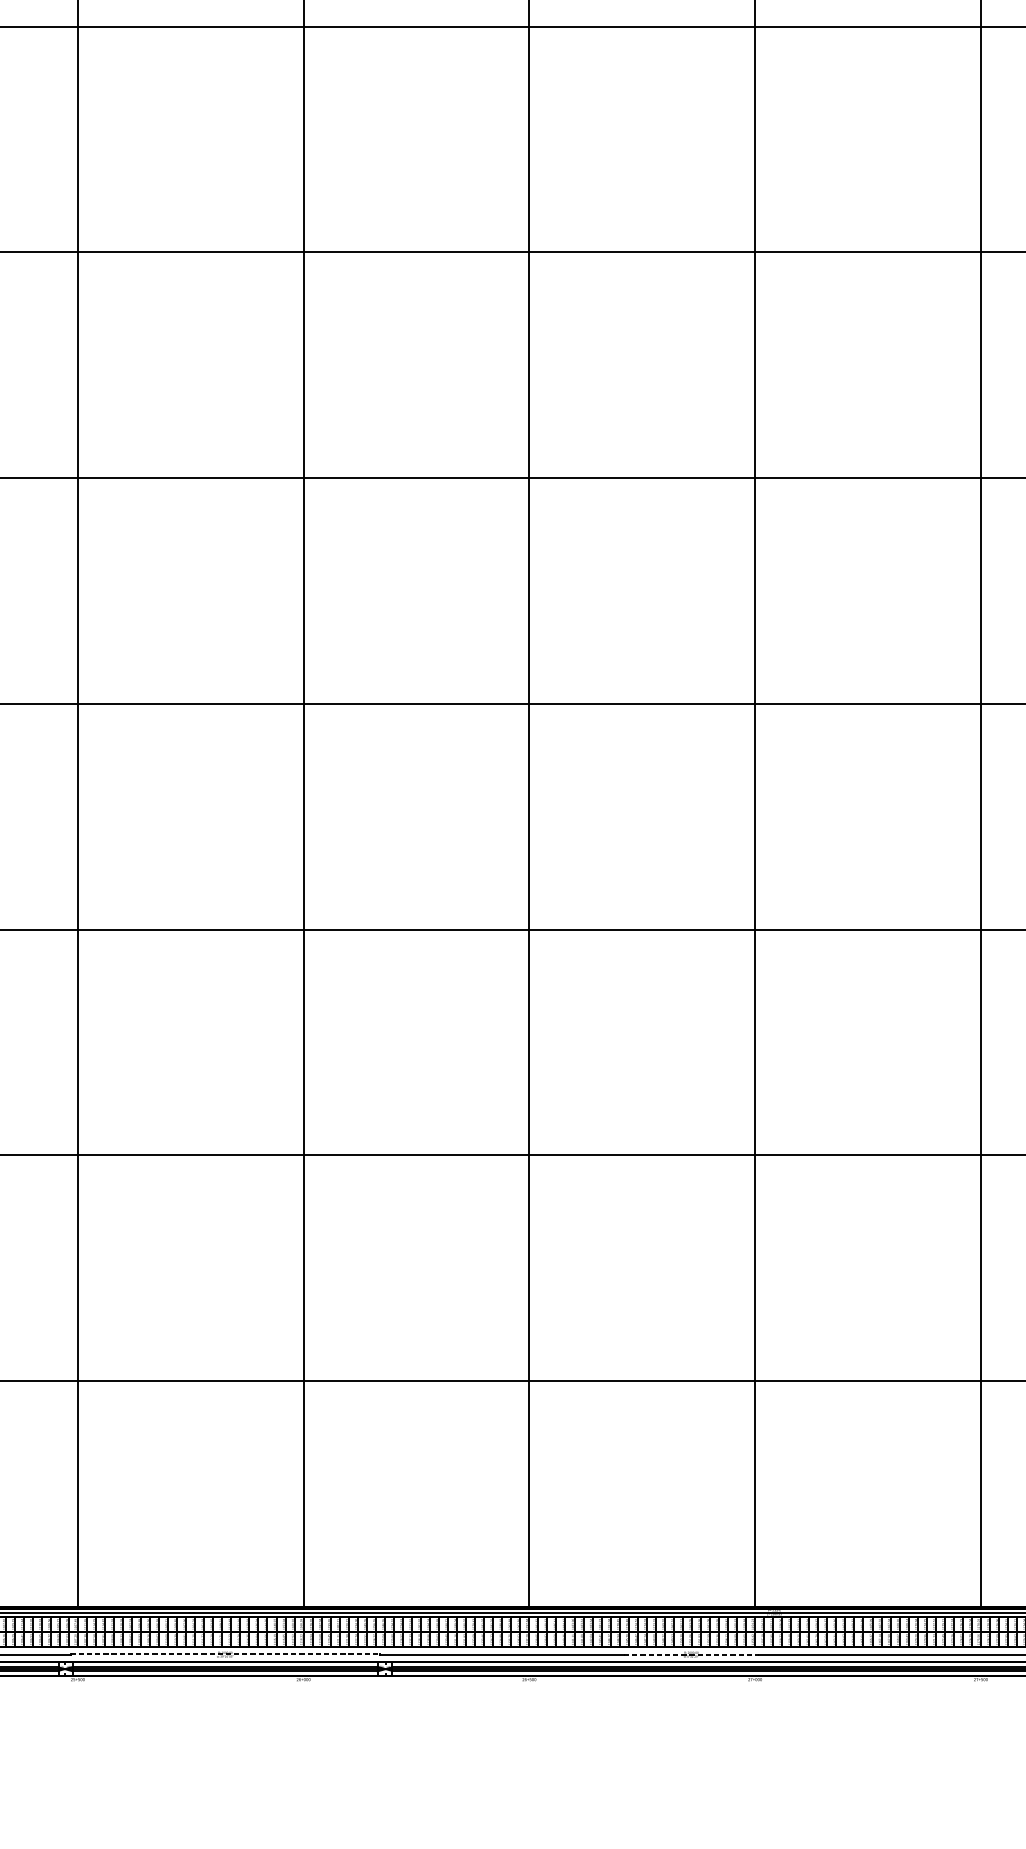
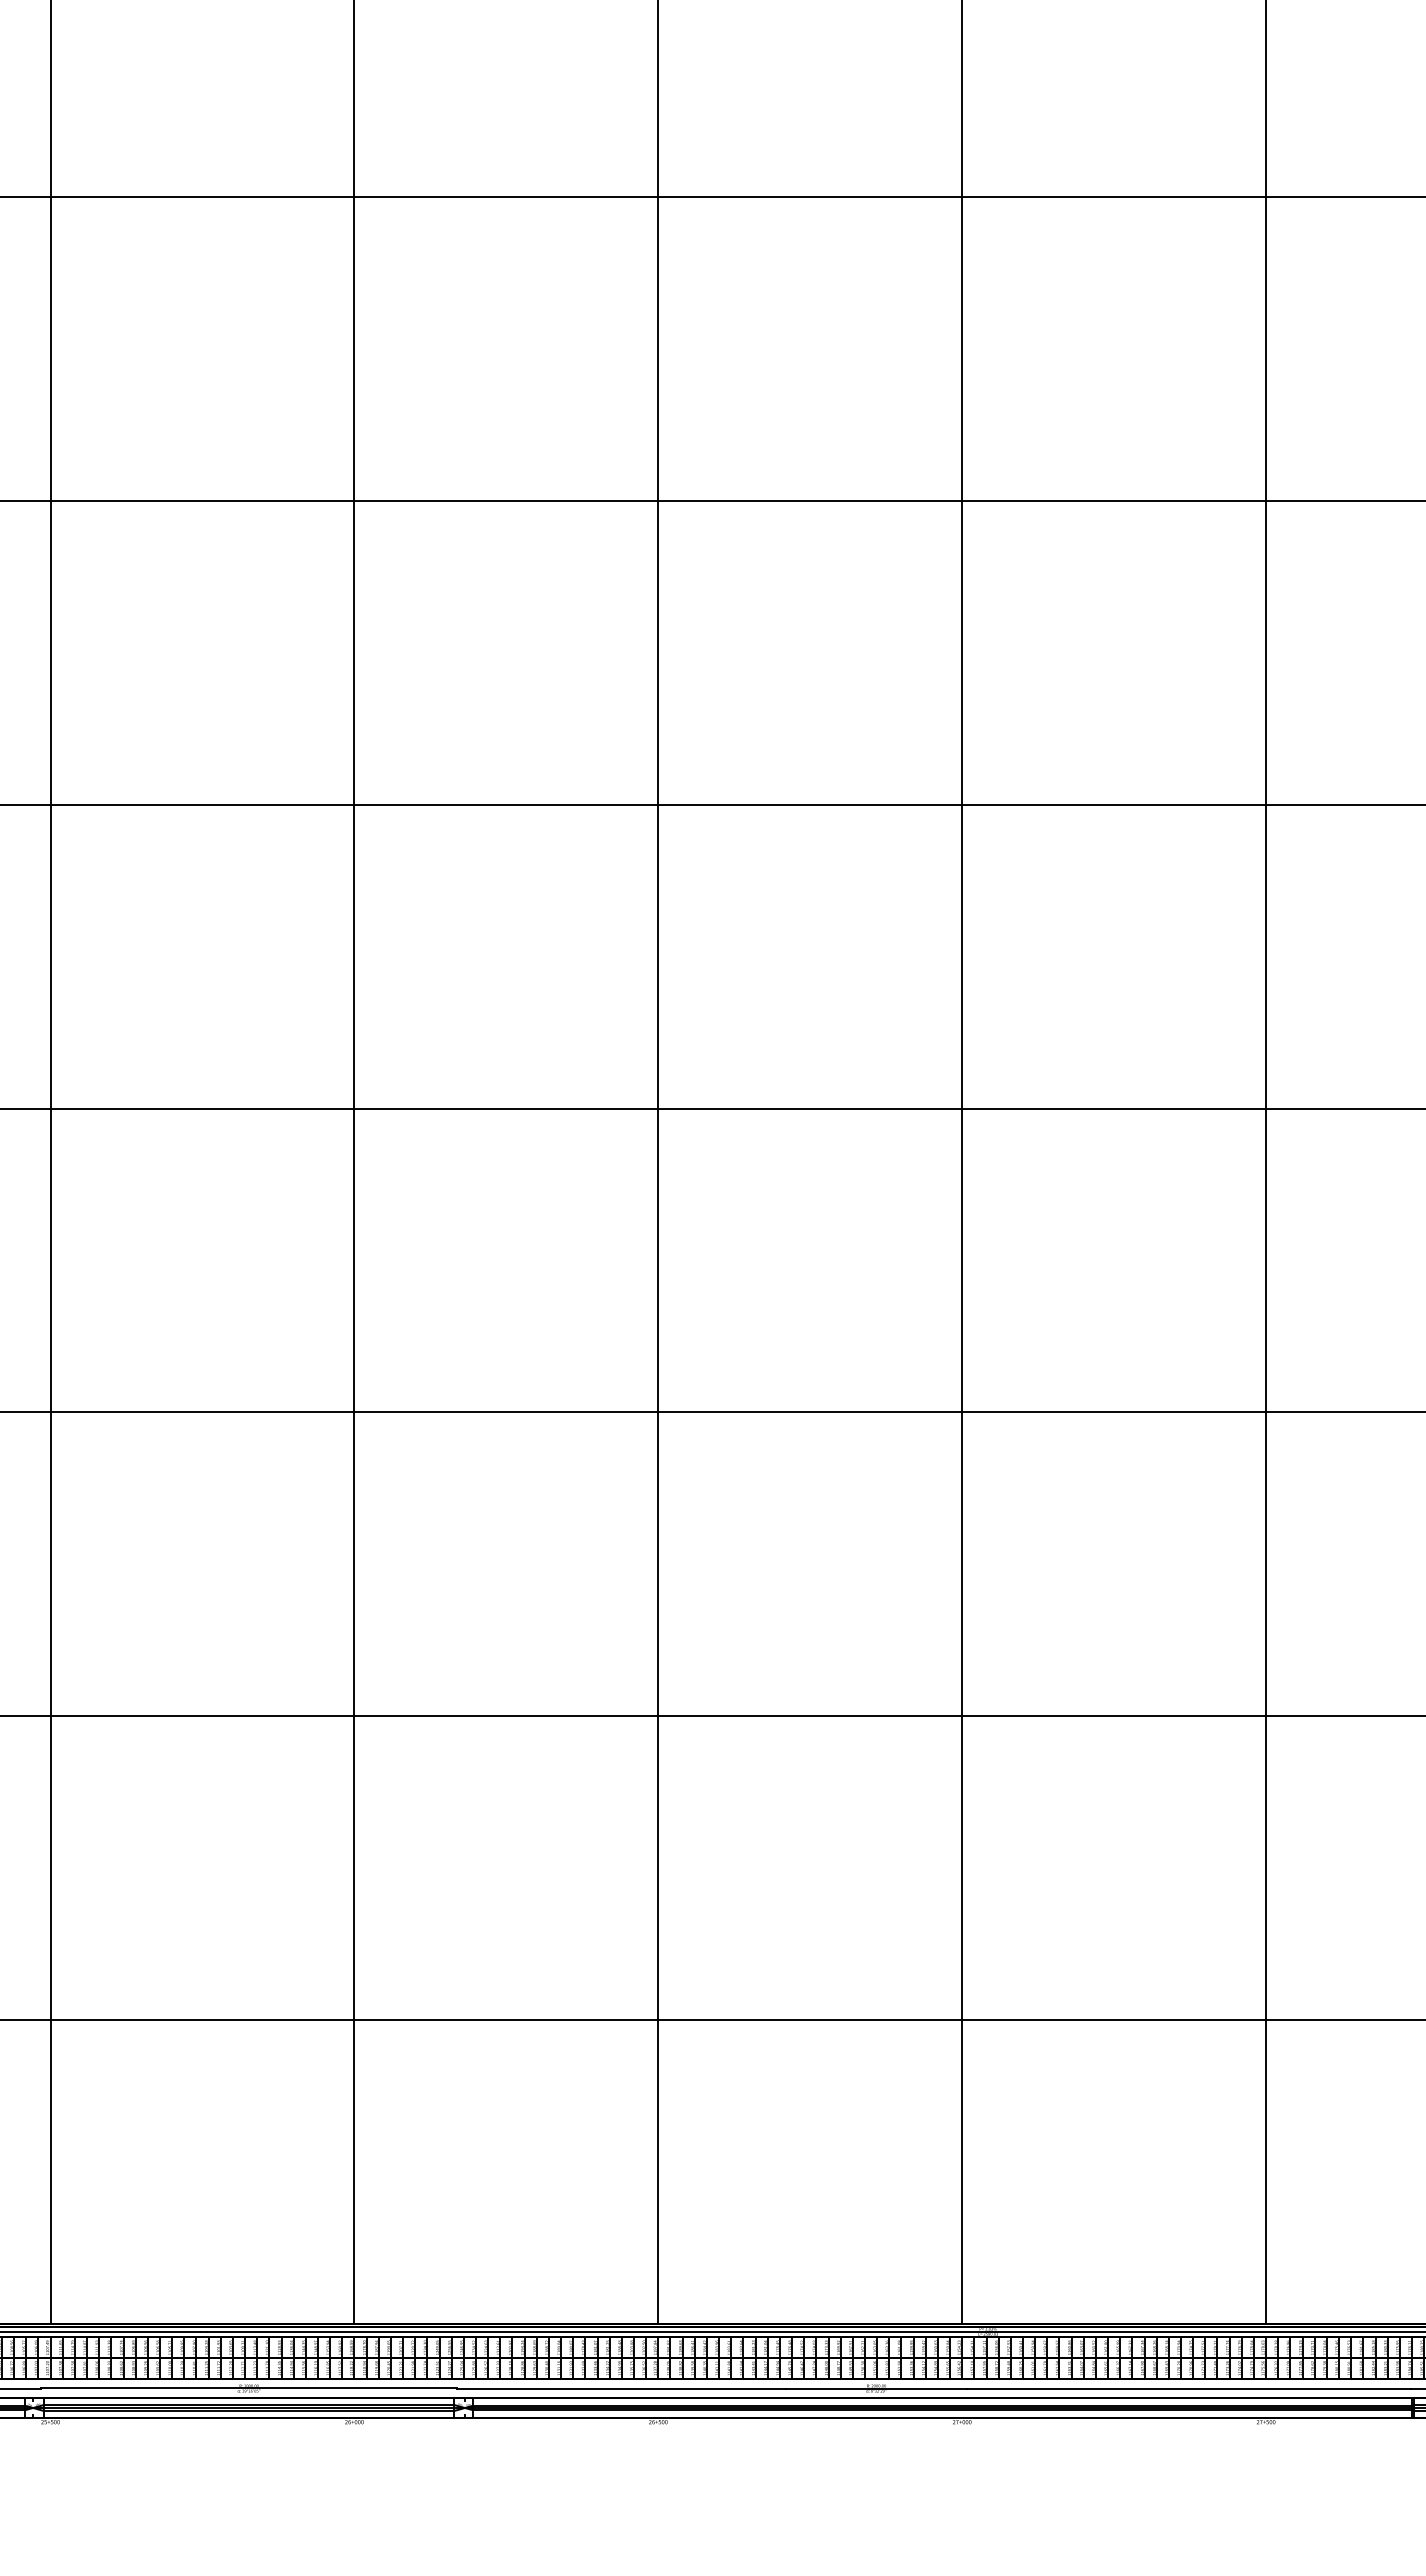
line: (225, 1654) -> (249, 2388), dashed -> solid
line: (691, 1654) -> (876, 2388), dashed -> solid

